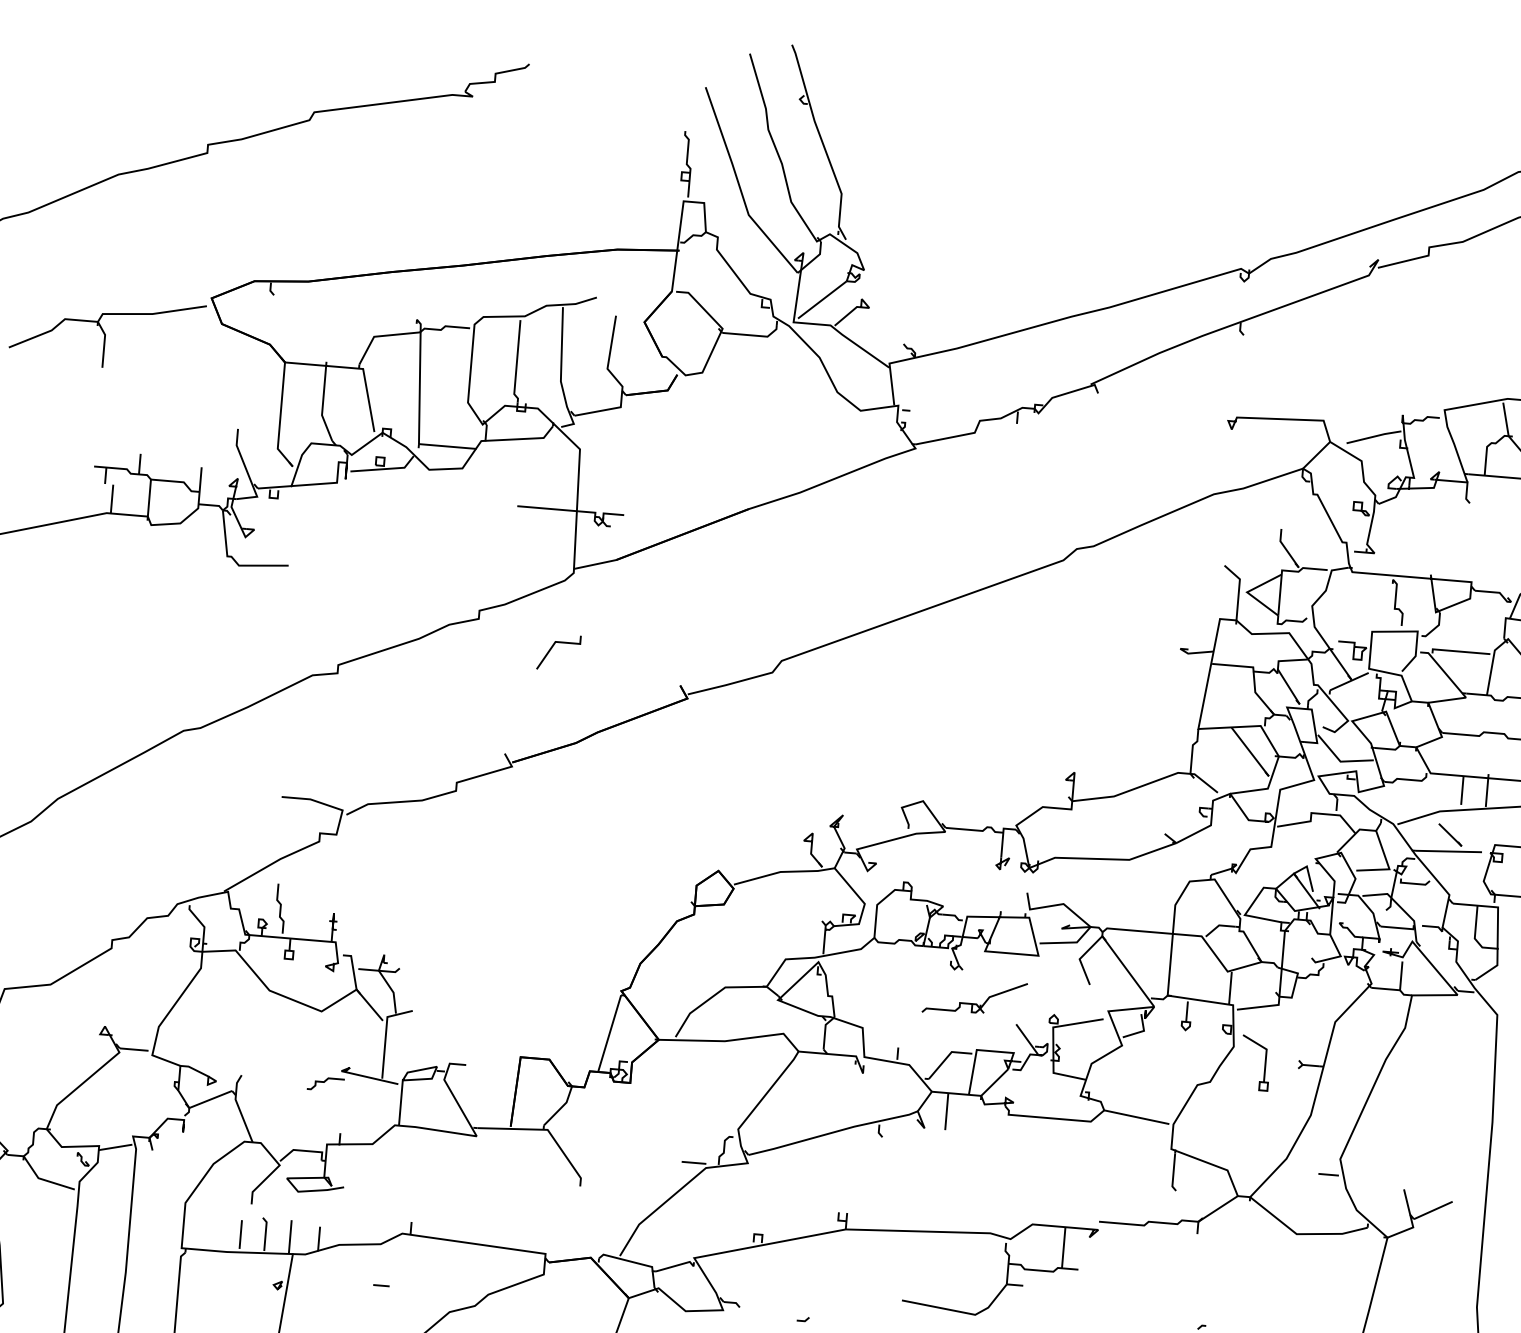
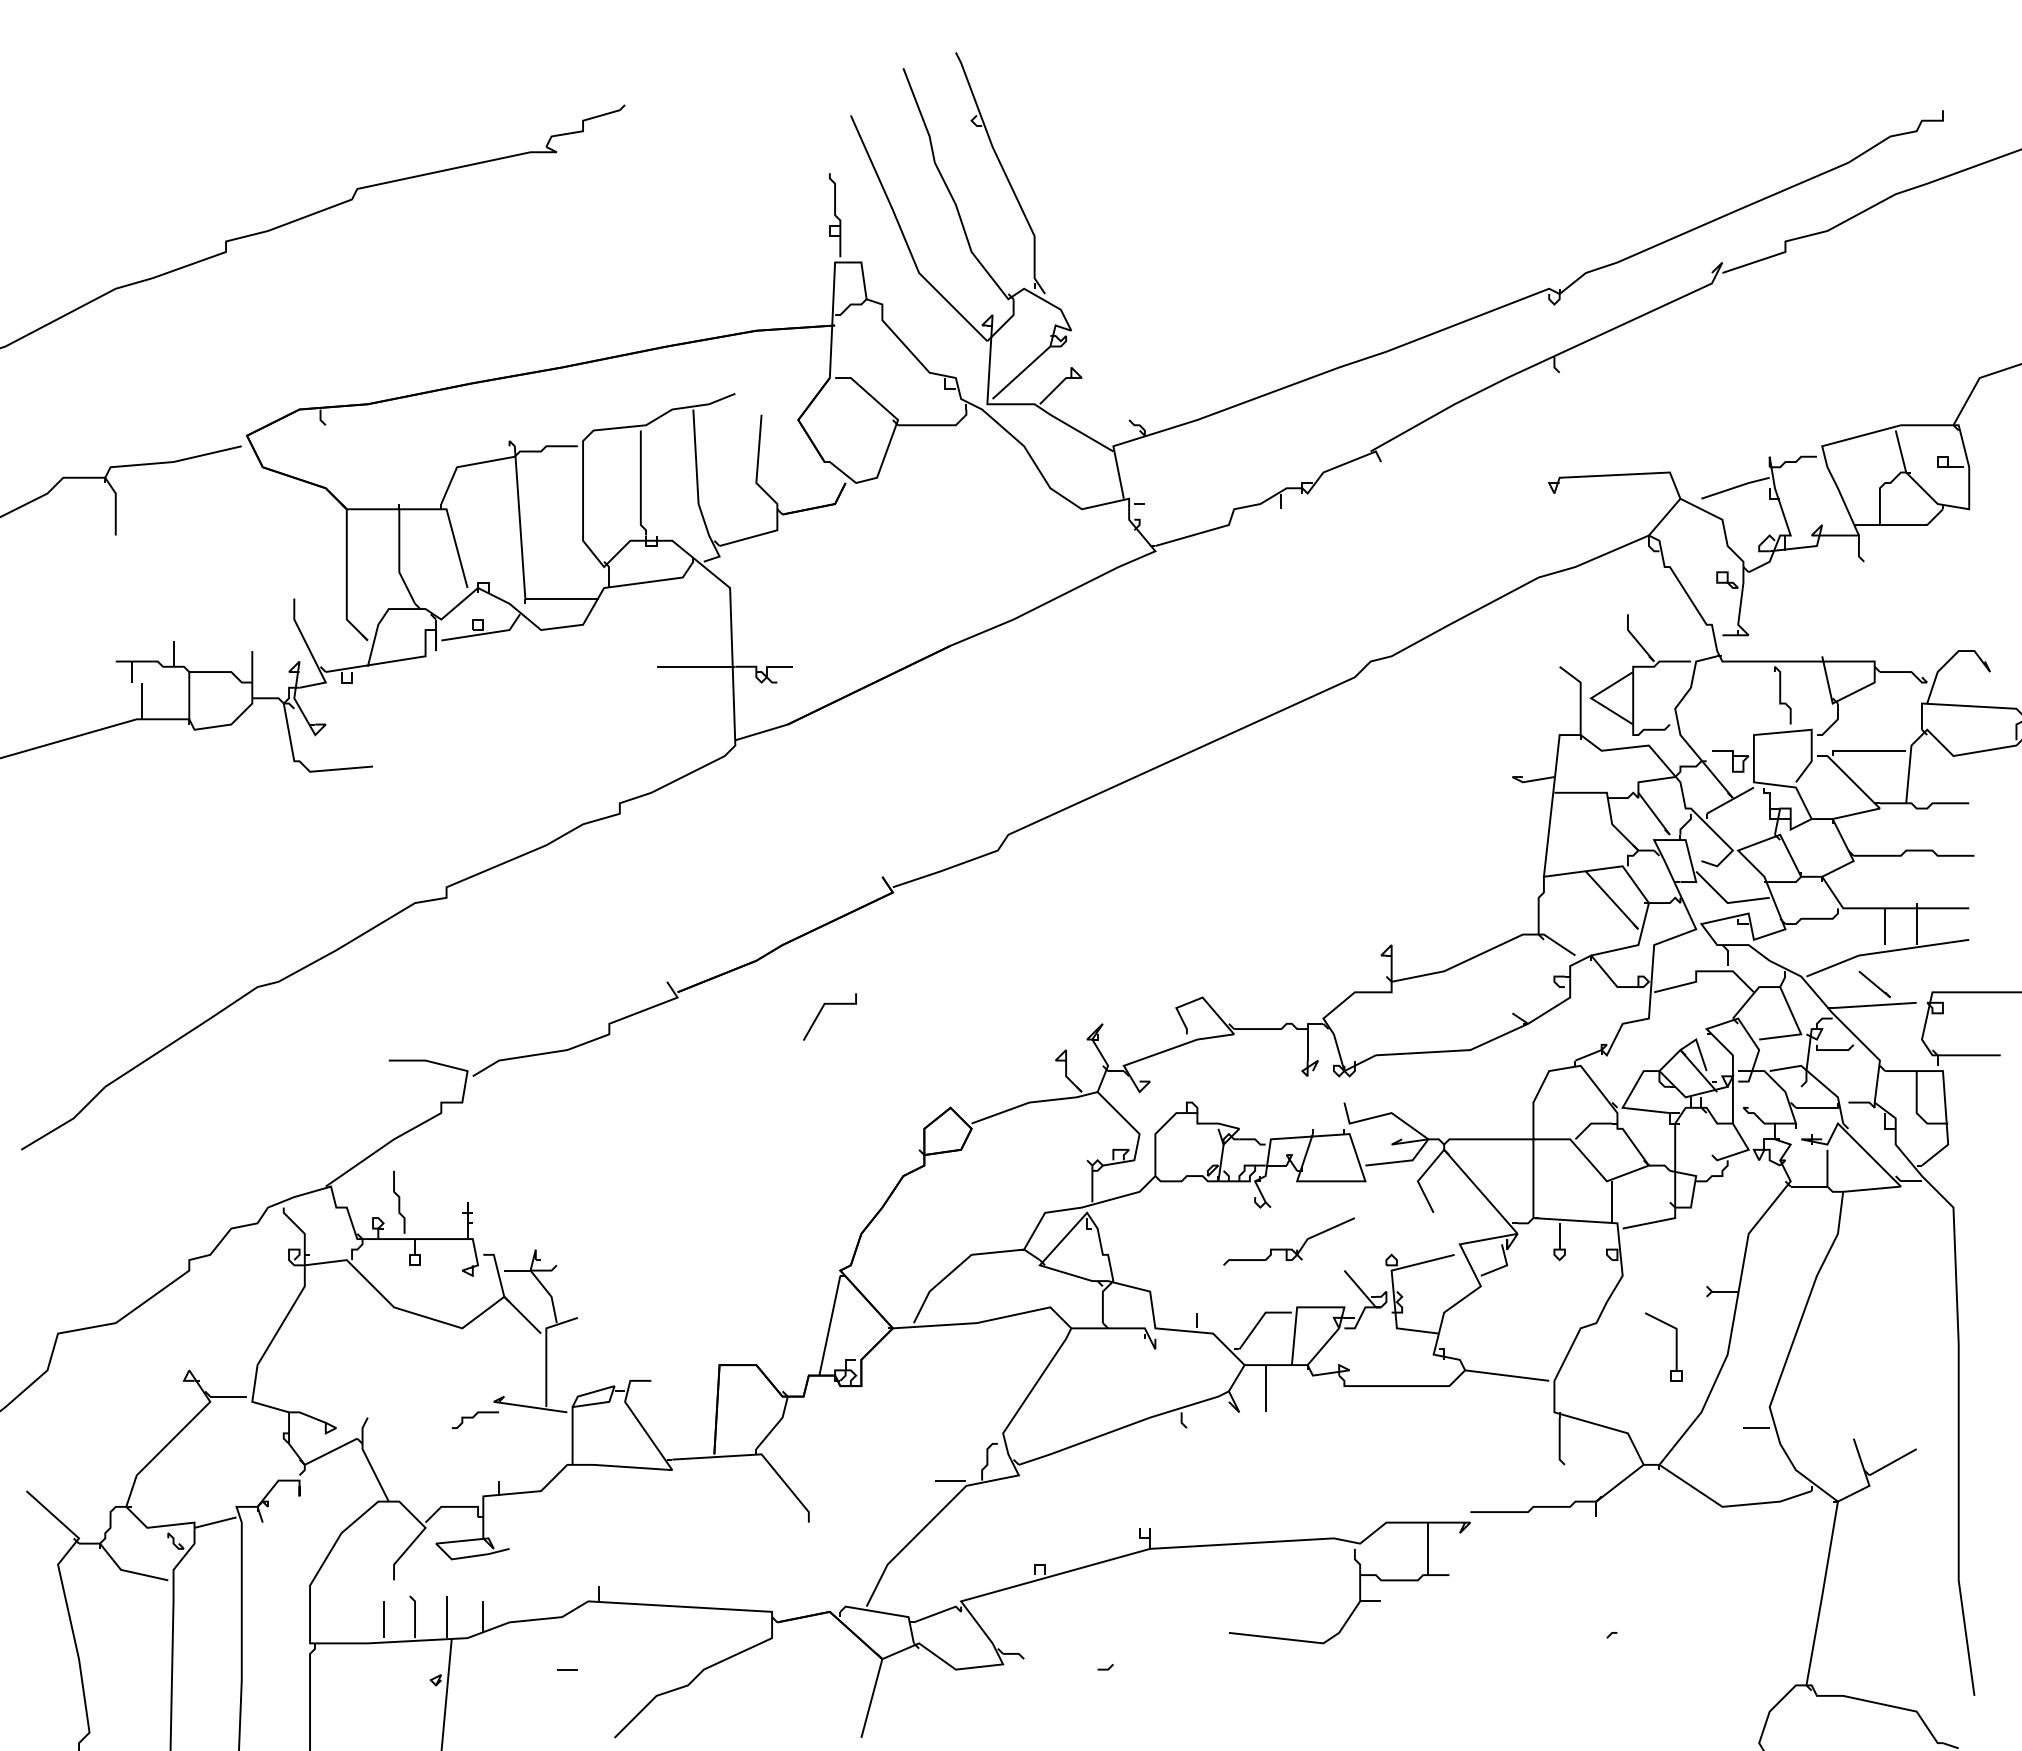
line: (552, 647) -> (821, 1011), moved
part: (1264, 1063) -> (1675, 1346), moved

